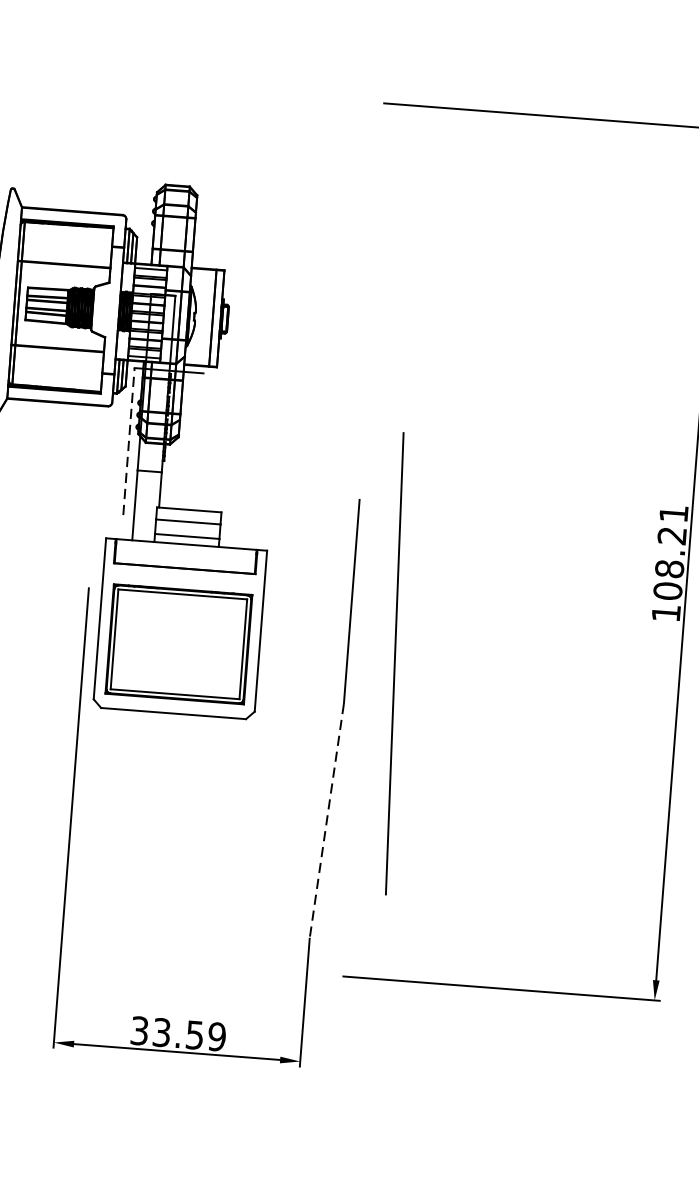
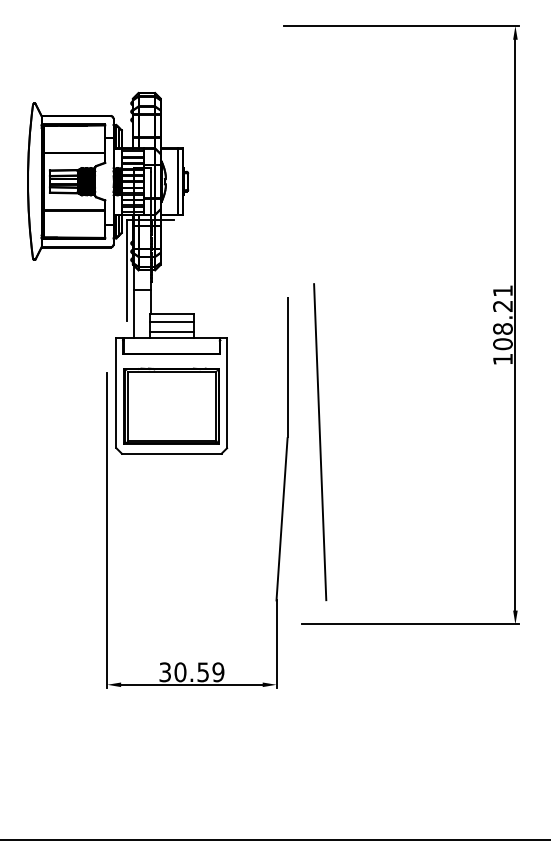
line: (128, 440) -> (126, 269), dashed -> solid
line: (395, 664) -> (320, 442), moved
line: (327, 821) -> (282, 519), dashed -> solid
text: (161, 1032) -> (180, 672), 33.59 -> 30.59

